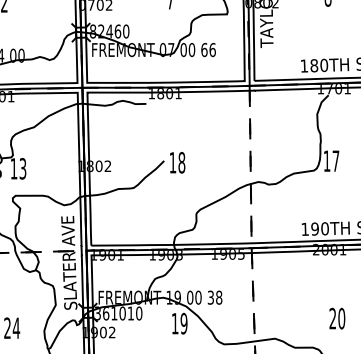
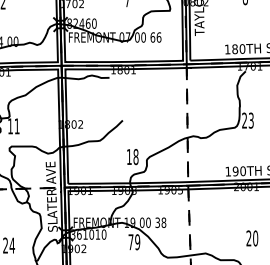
text: (331, 161) -> (247, 120), 17 -> 23
text: (177, 162) -> (132, 156), moved
text: (22, 168) -> (16, 126), 13 -> 11
text: (175, 323) -> (131, 242), 19 -> 79

